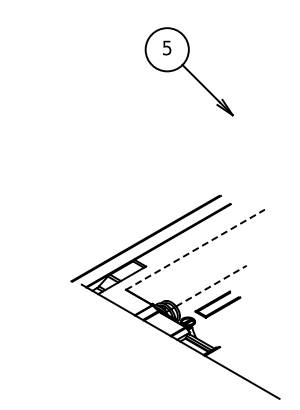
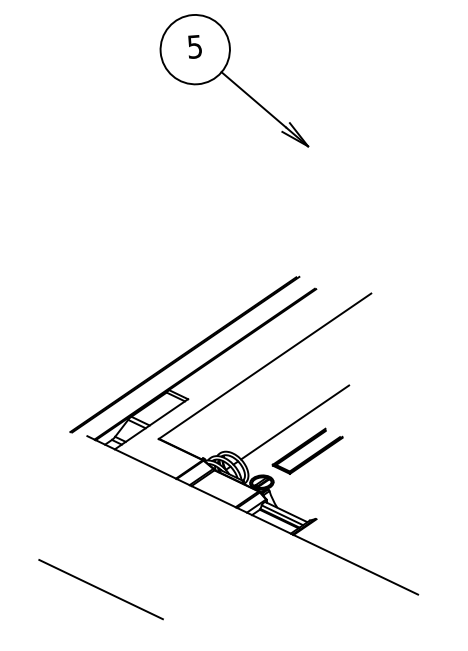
line: (195, 249) -> (265, 365), dashed -> solid
line: (211, 286) -> (295, 423), dashed -> solid
line: (82, 380) -> (100, 589), added

